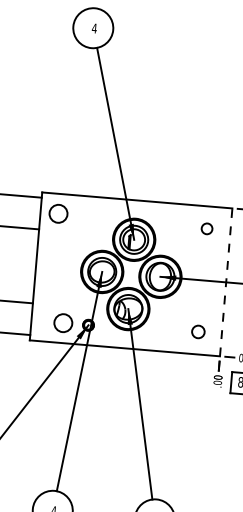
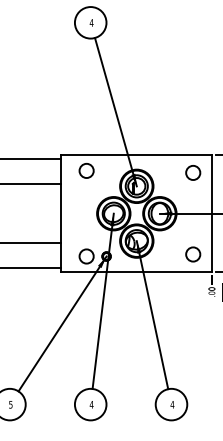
circle: (58, 213) -> (86, 170), moved
circle: (207, 228) -> (193, 172), size x1.67
line: (225, 282) -> (211, 213), dashed -> solid
circle: (198, 331) -> (193, 254), size x1.43

